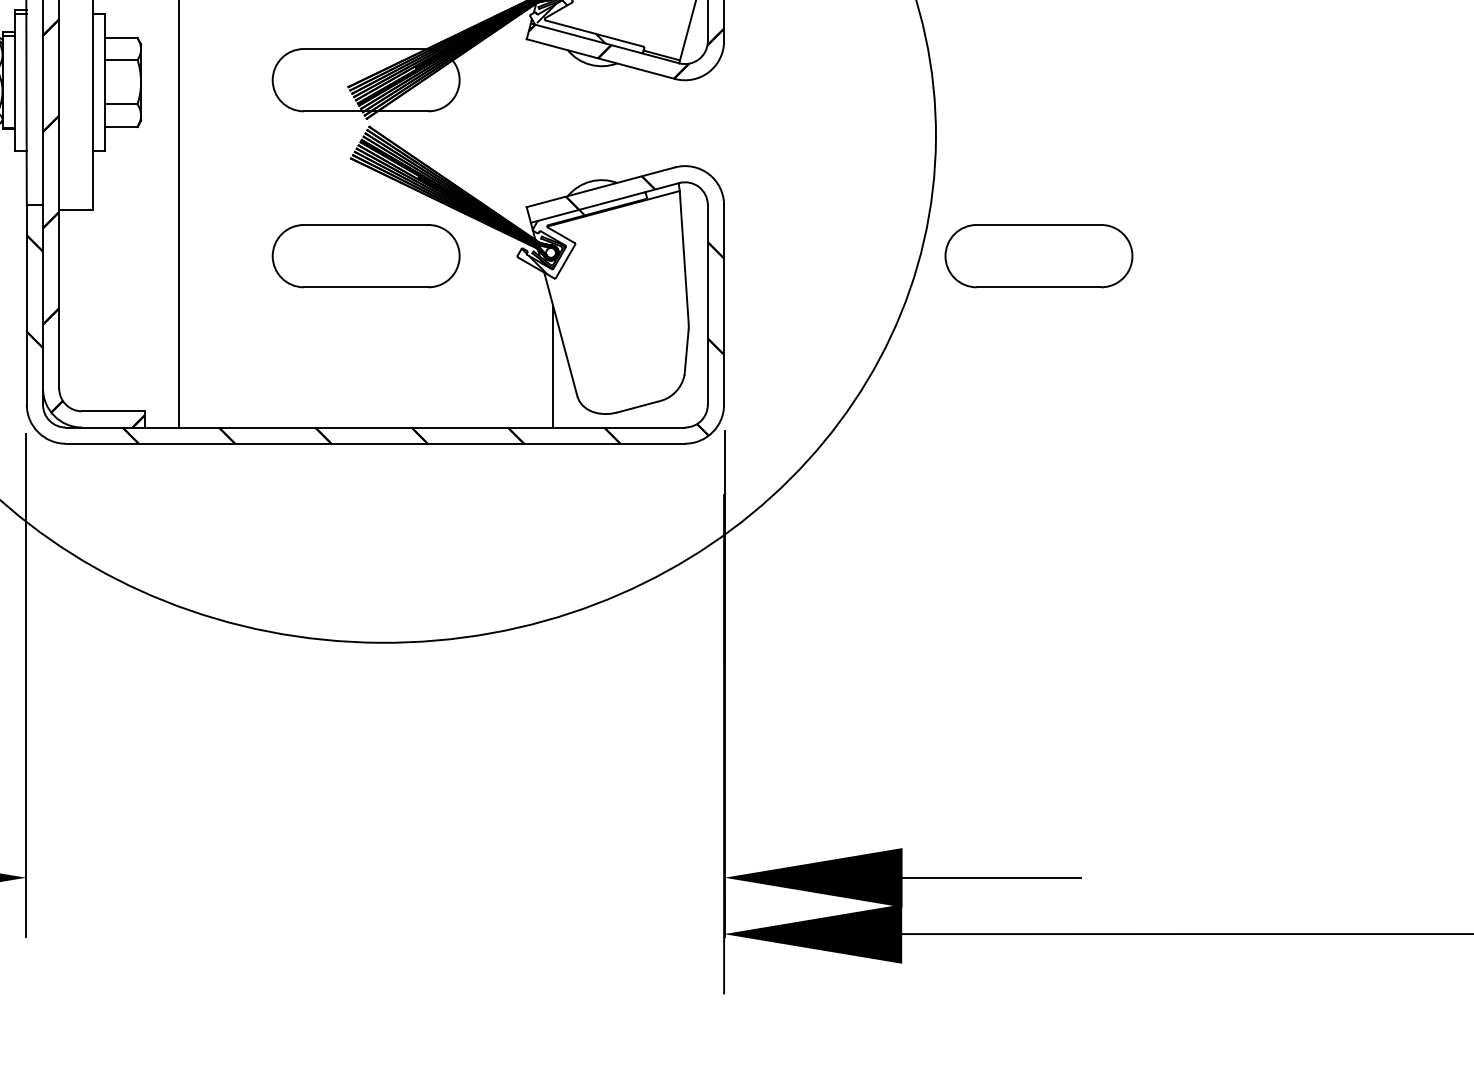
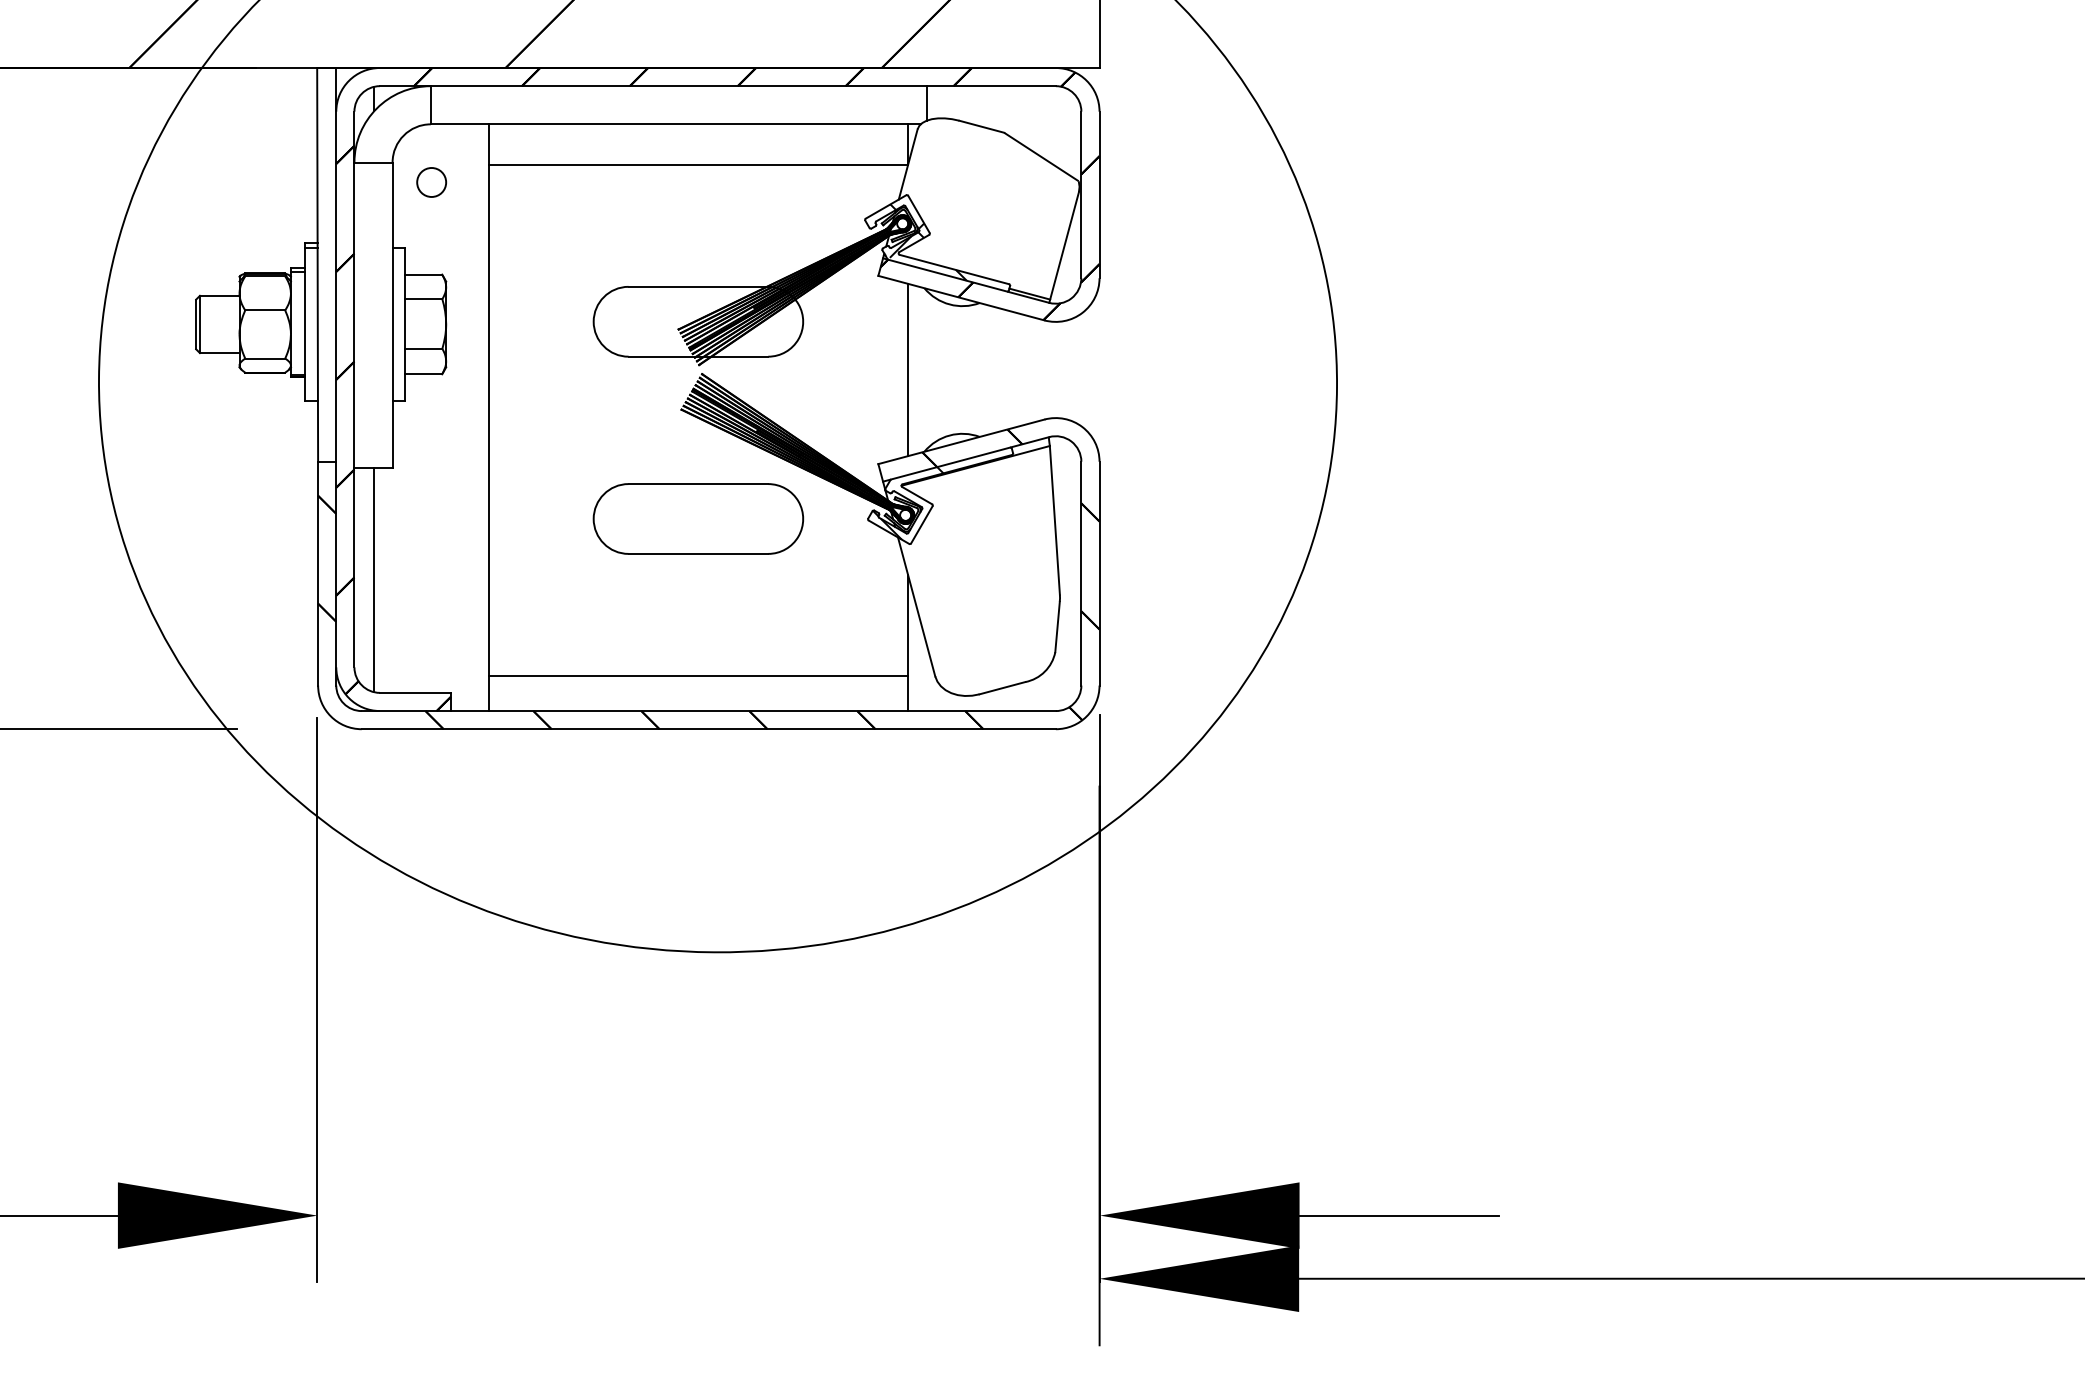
line: (552, 122) -> (907, 369), added
part: (1039, 255) -> (1452, 518), removed
line: (77, 310) -> (374, 579), added
line: (365, 396) -> (697, 676), added

